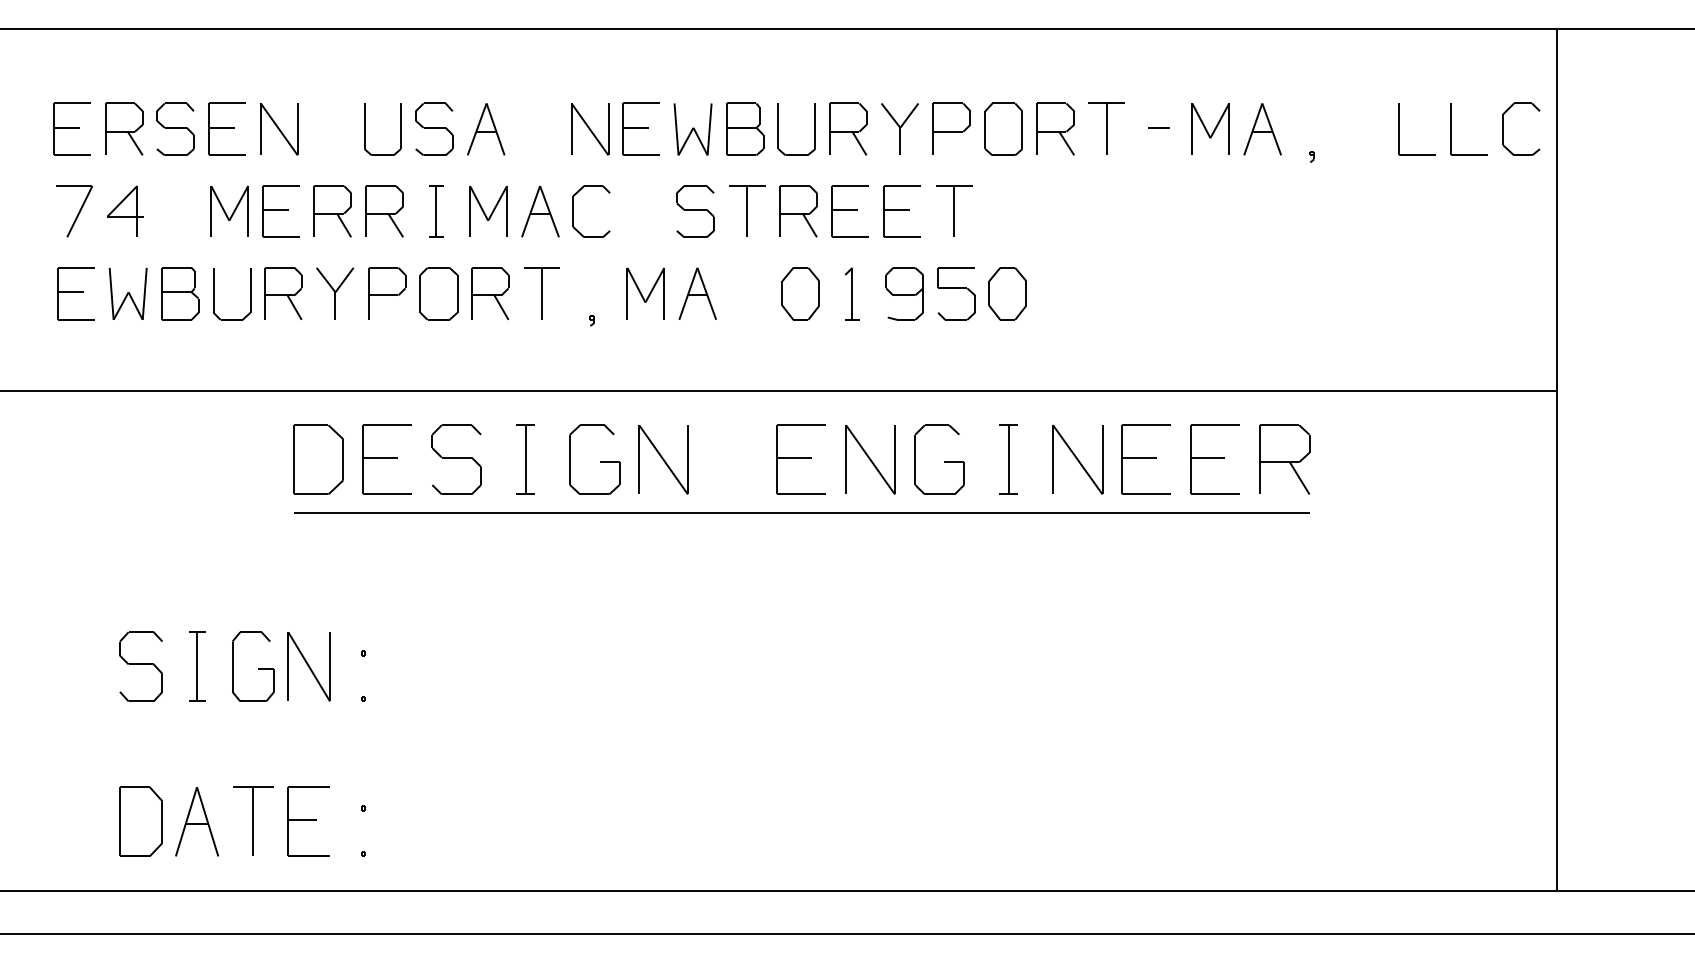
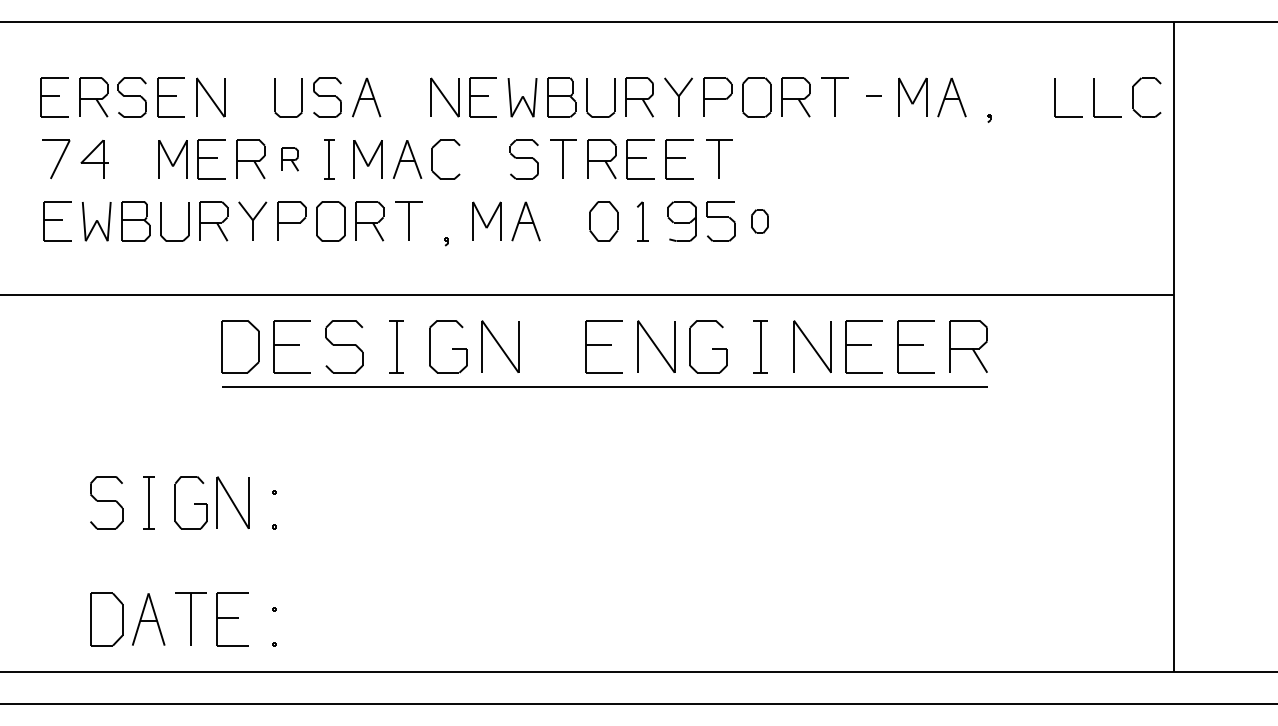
part: (383, 211) -> (289, 159), size x0.6
part: (1007, 293) -> (759, 221), size x0.6

